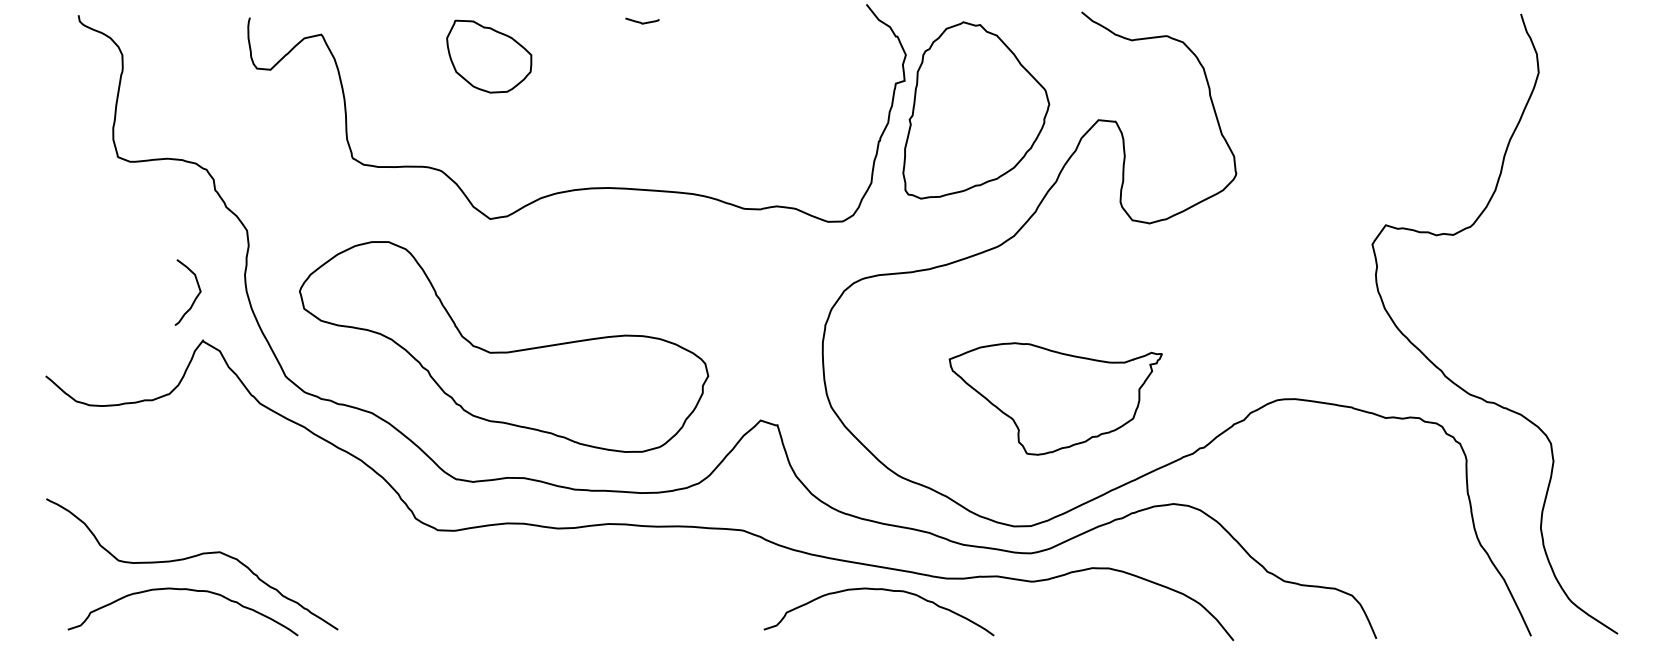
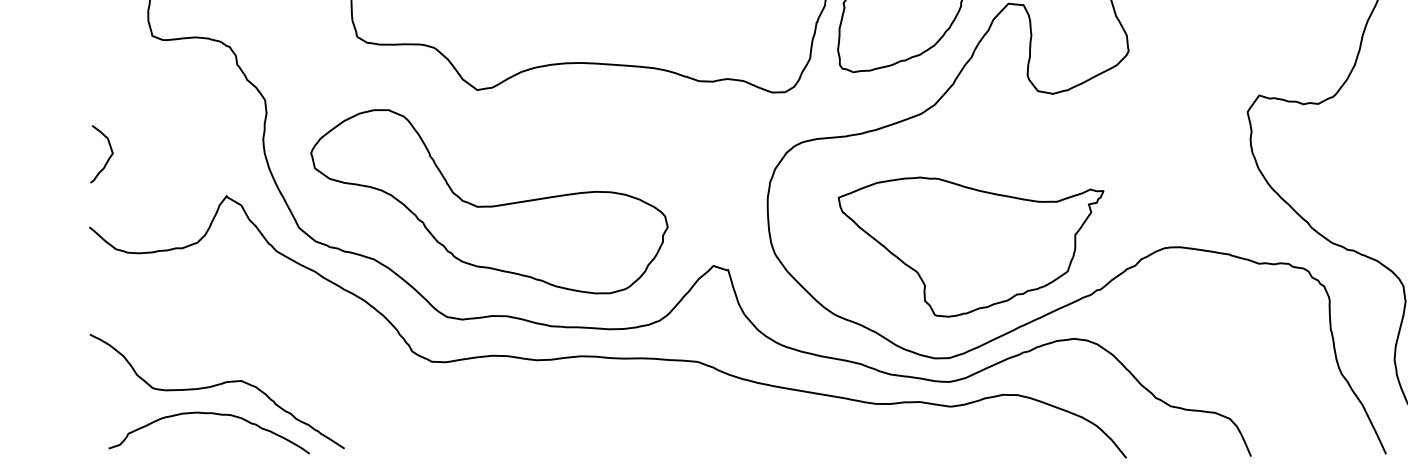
curve: (194, 298) -> (107, 159), moved
part: (1055, 398) -> (970, 246), size x1.43
curve: (878, 590) -> (816, 414), removed

